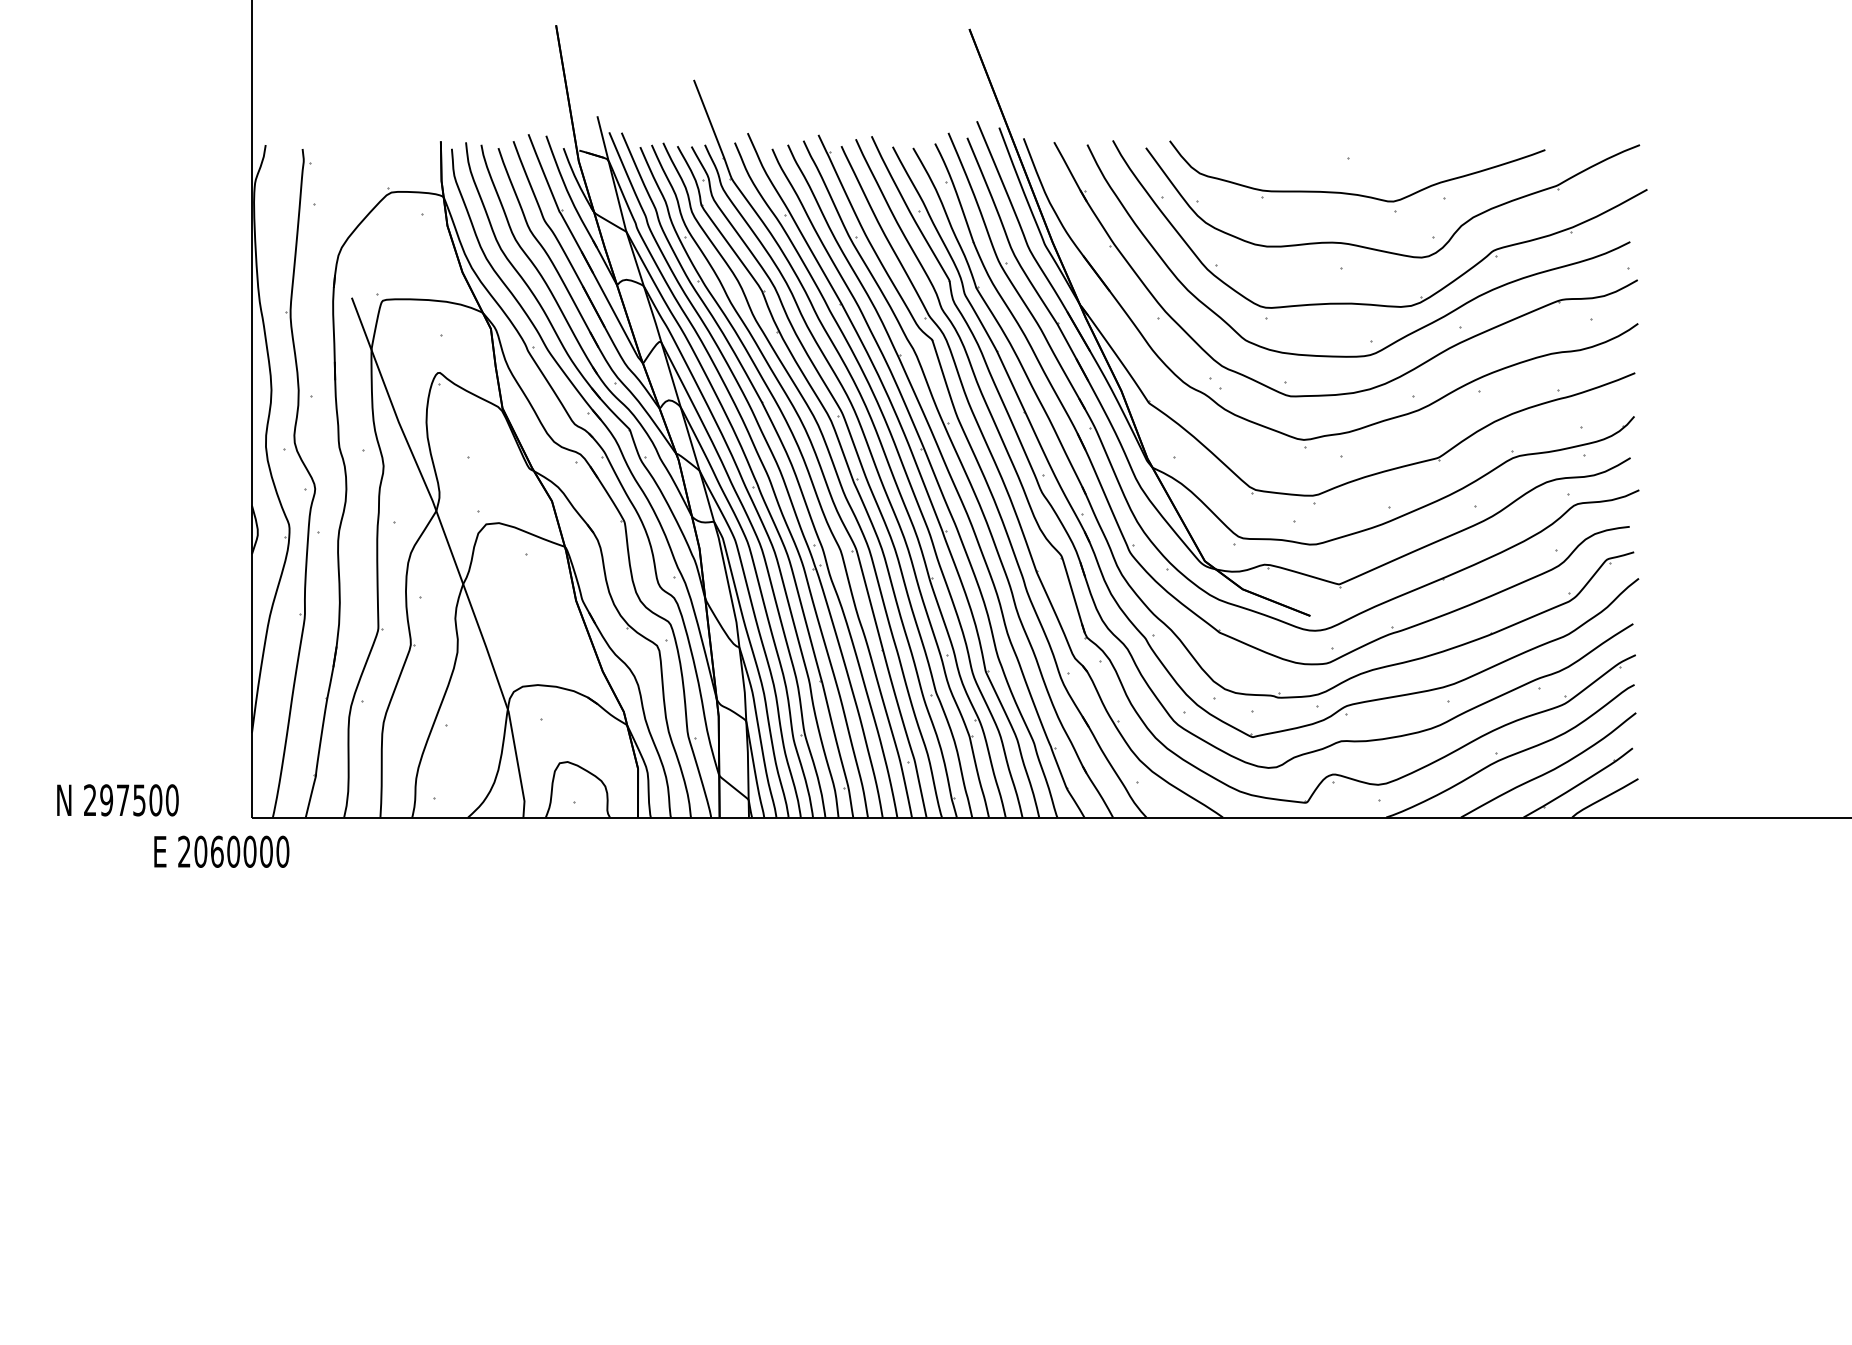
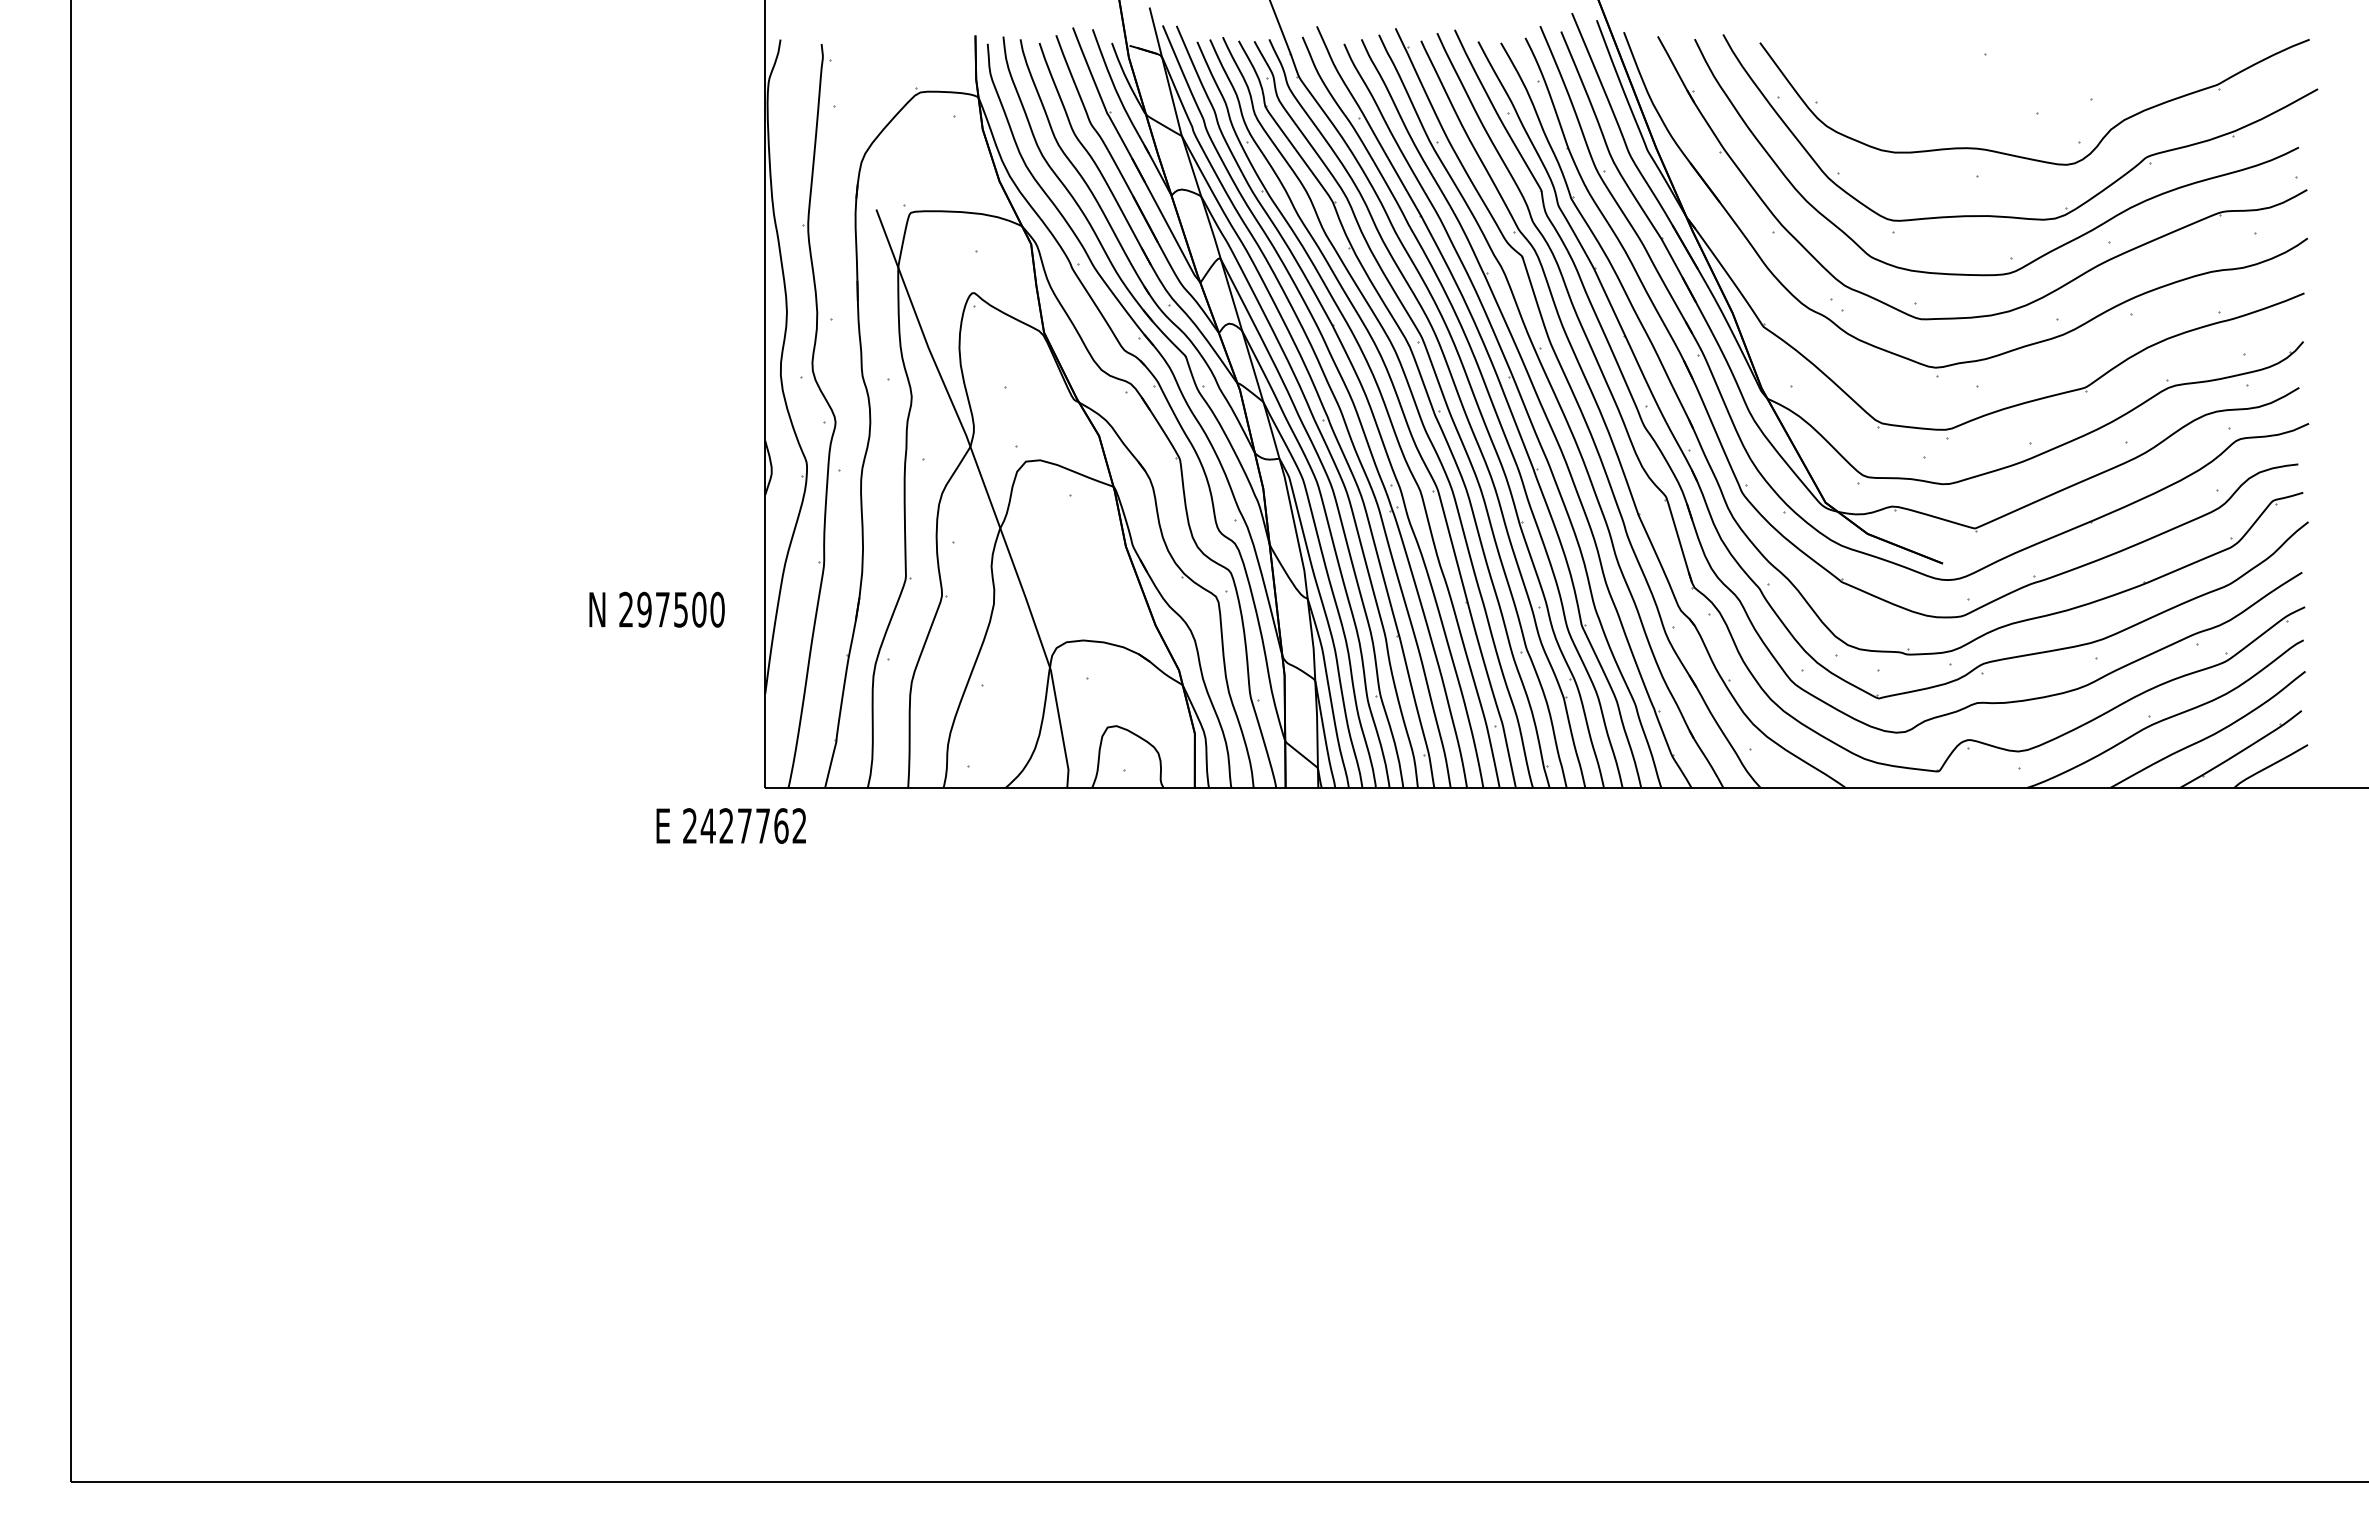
part: (1354, 193) -> (1992, 93), removed
text: (117, 800) -> (656, 609), moved
text: (241, 851) -> (753, 825), 2060000 -> 2427762

